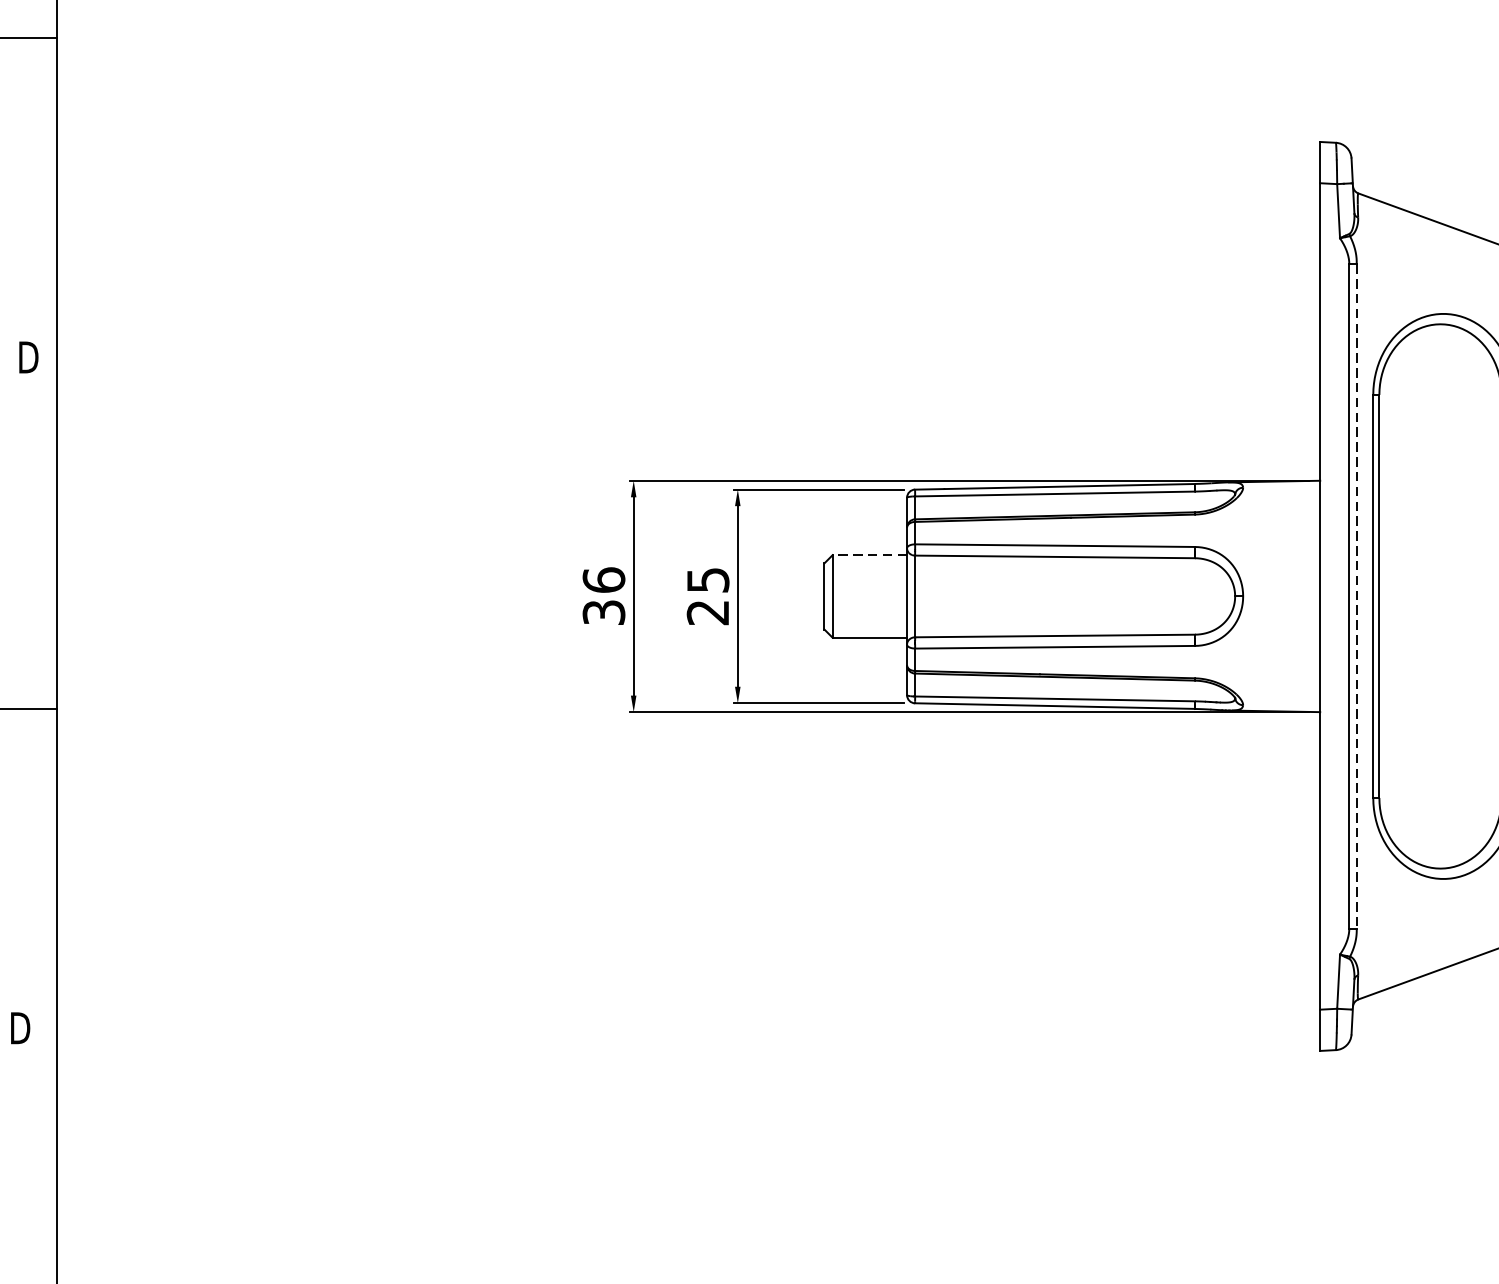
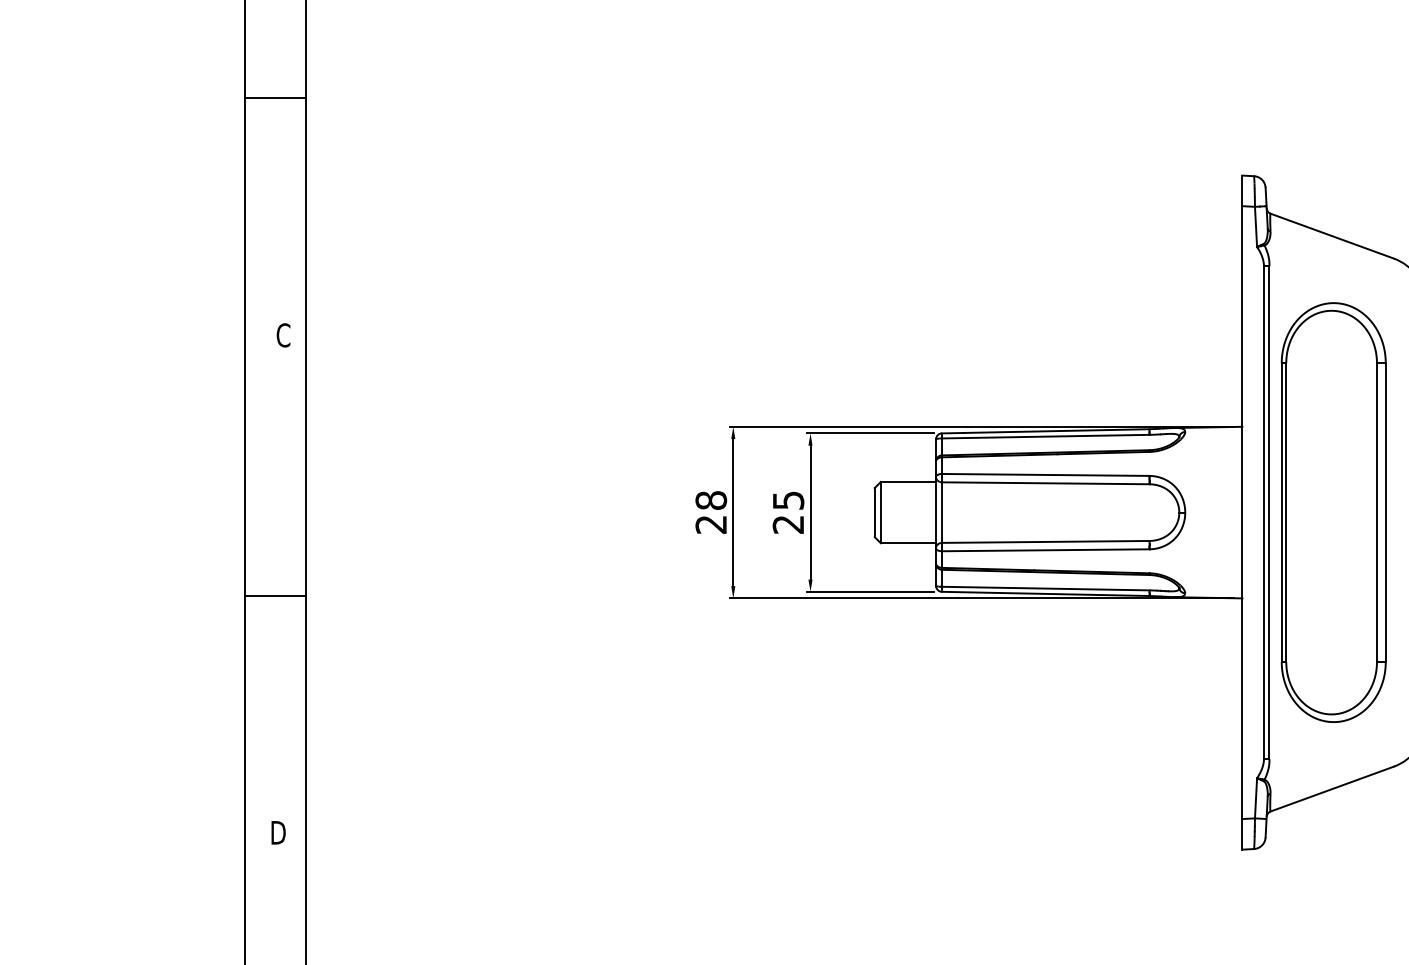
text: (27, 357) -> (283, 335), D -> C
line: (869, 554) -> (908, 481), dashed -> solid
text: (604, 596) -> (711, 512), 36 -> 28
line: (1356, 597) -> (1269, 513), dashed -> solid

